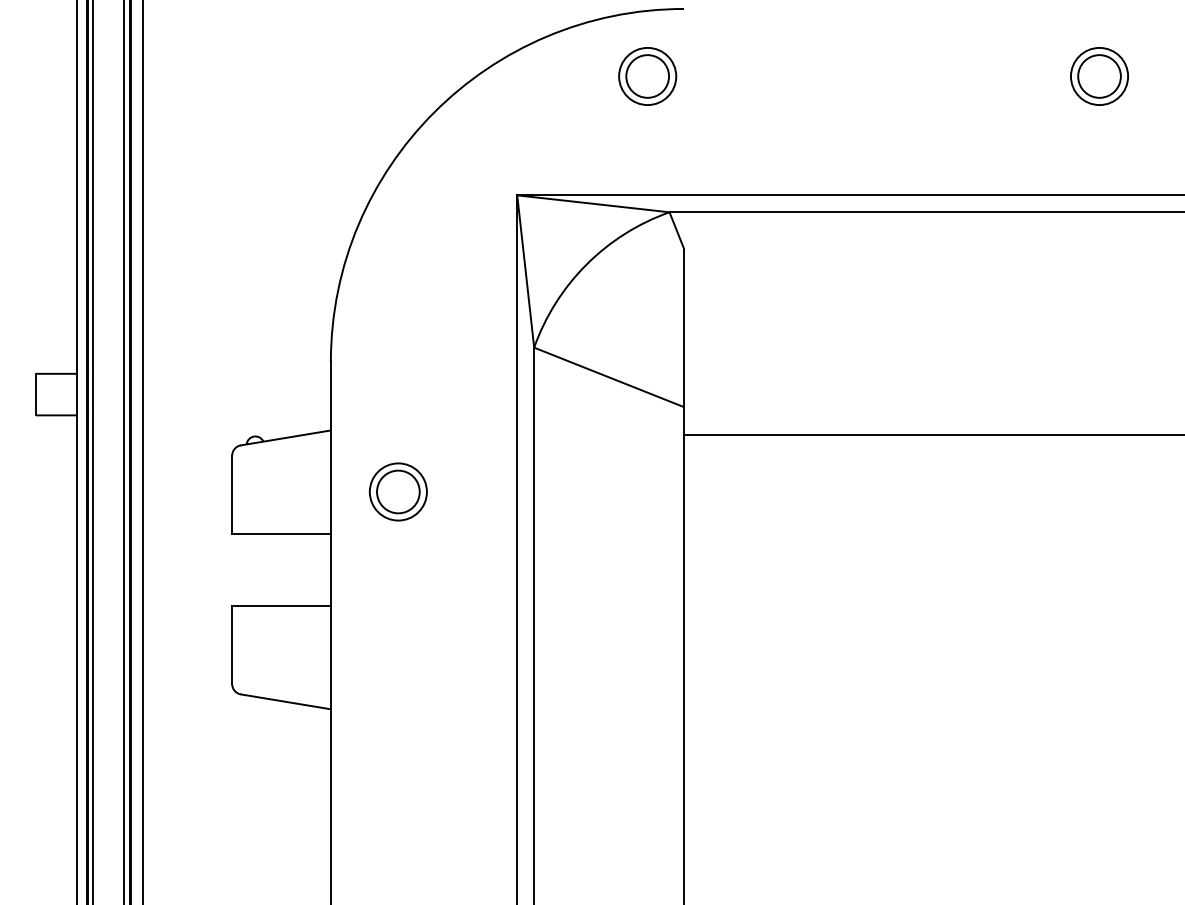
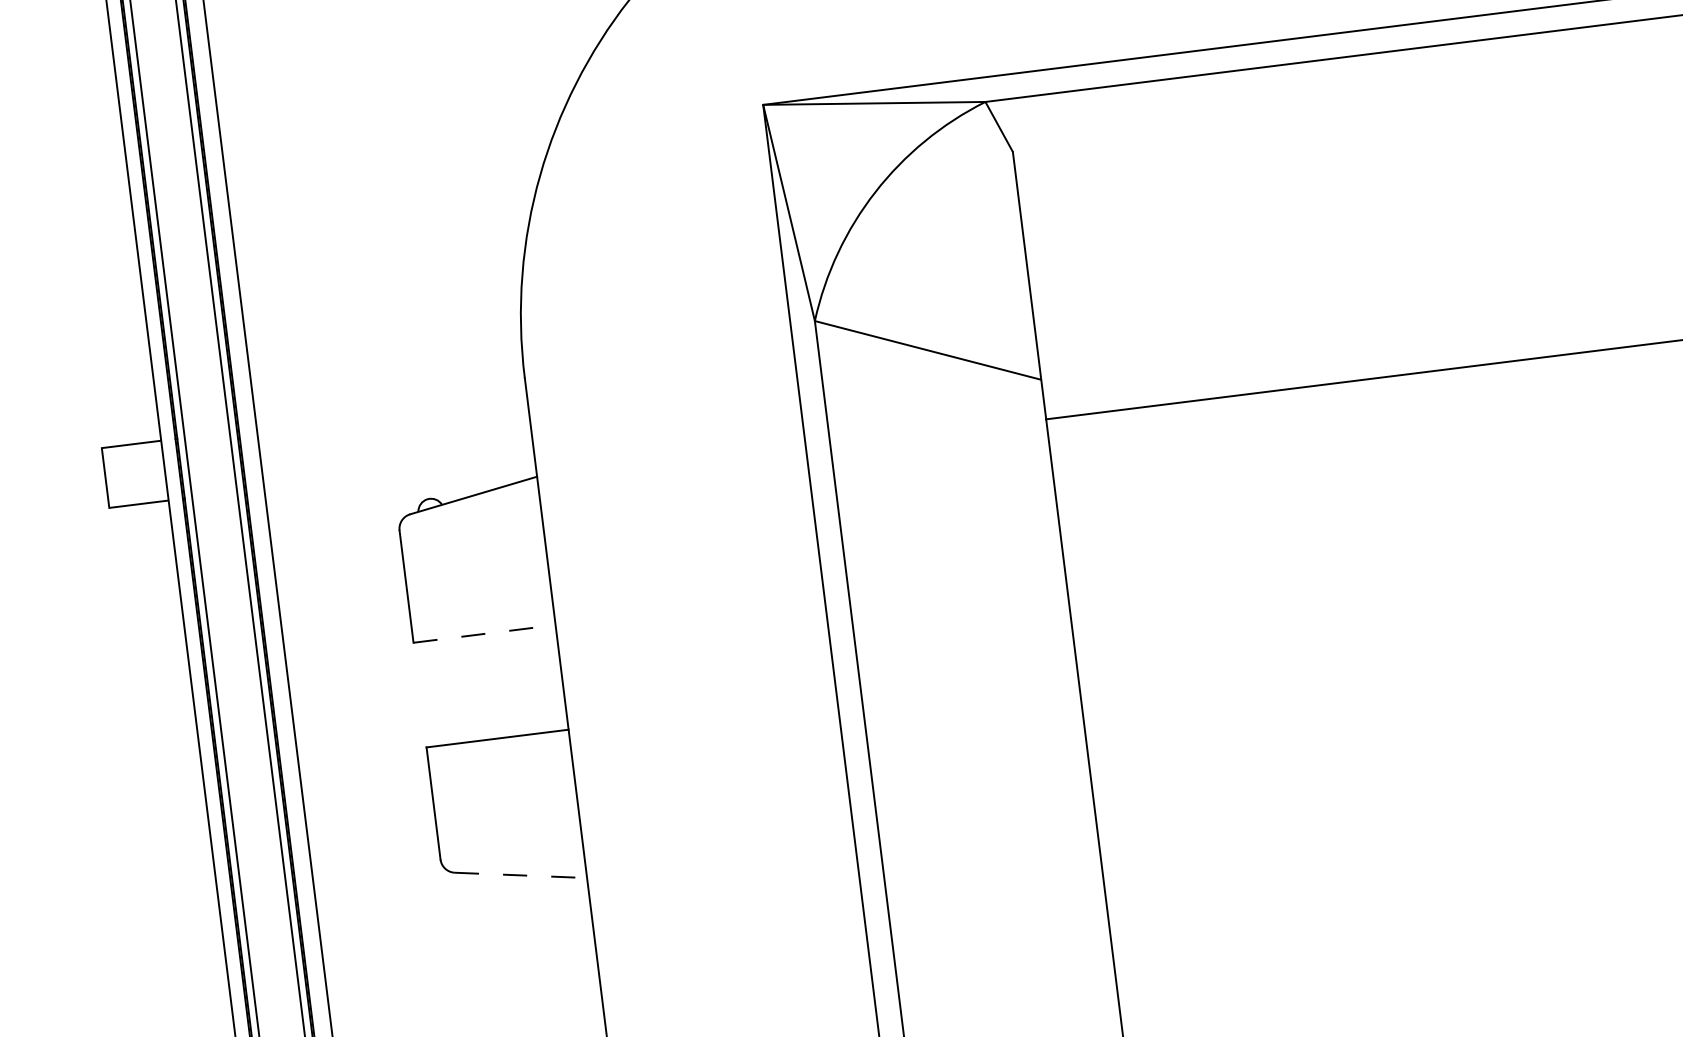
part: (397, 491) -> (643, 552), removed
line: (282, 533) -> (485, 633), solid -> dashed
line: (285, 701) -> (520, 874), solid -> dashed

